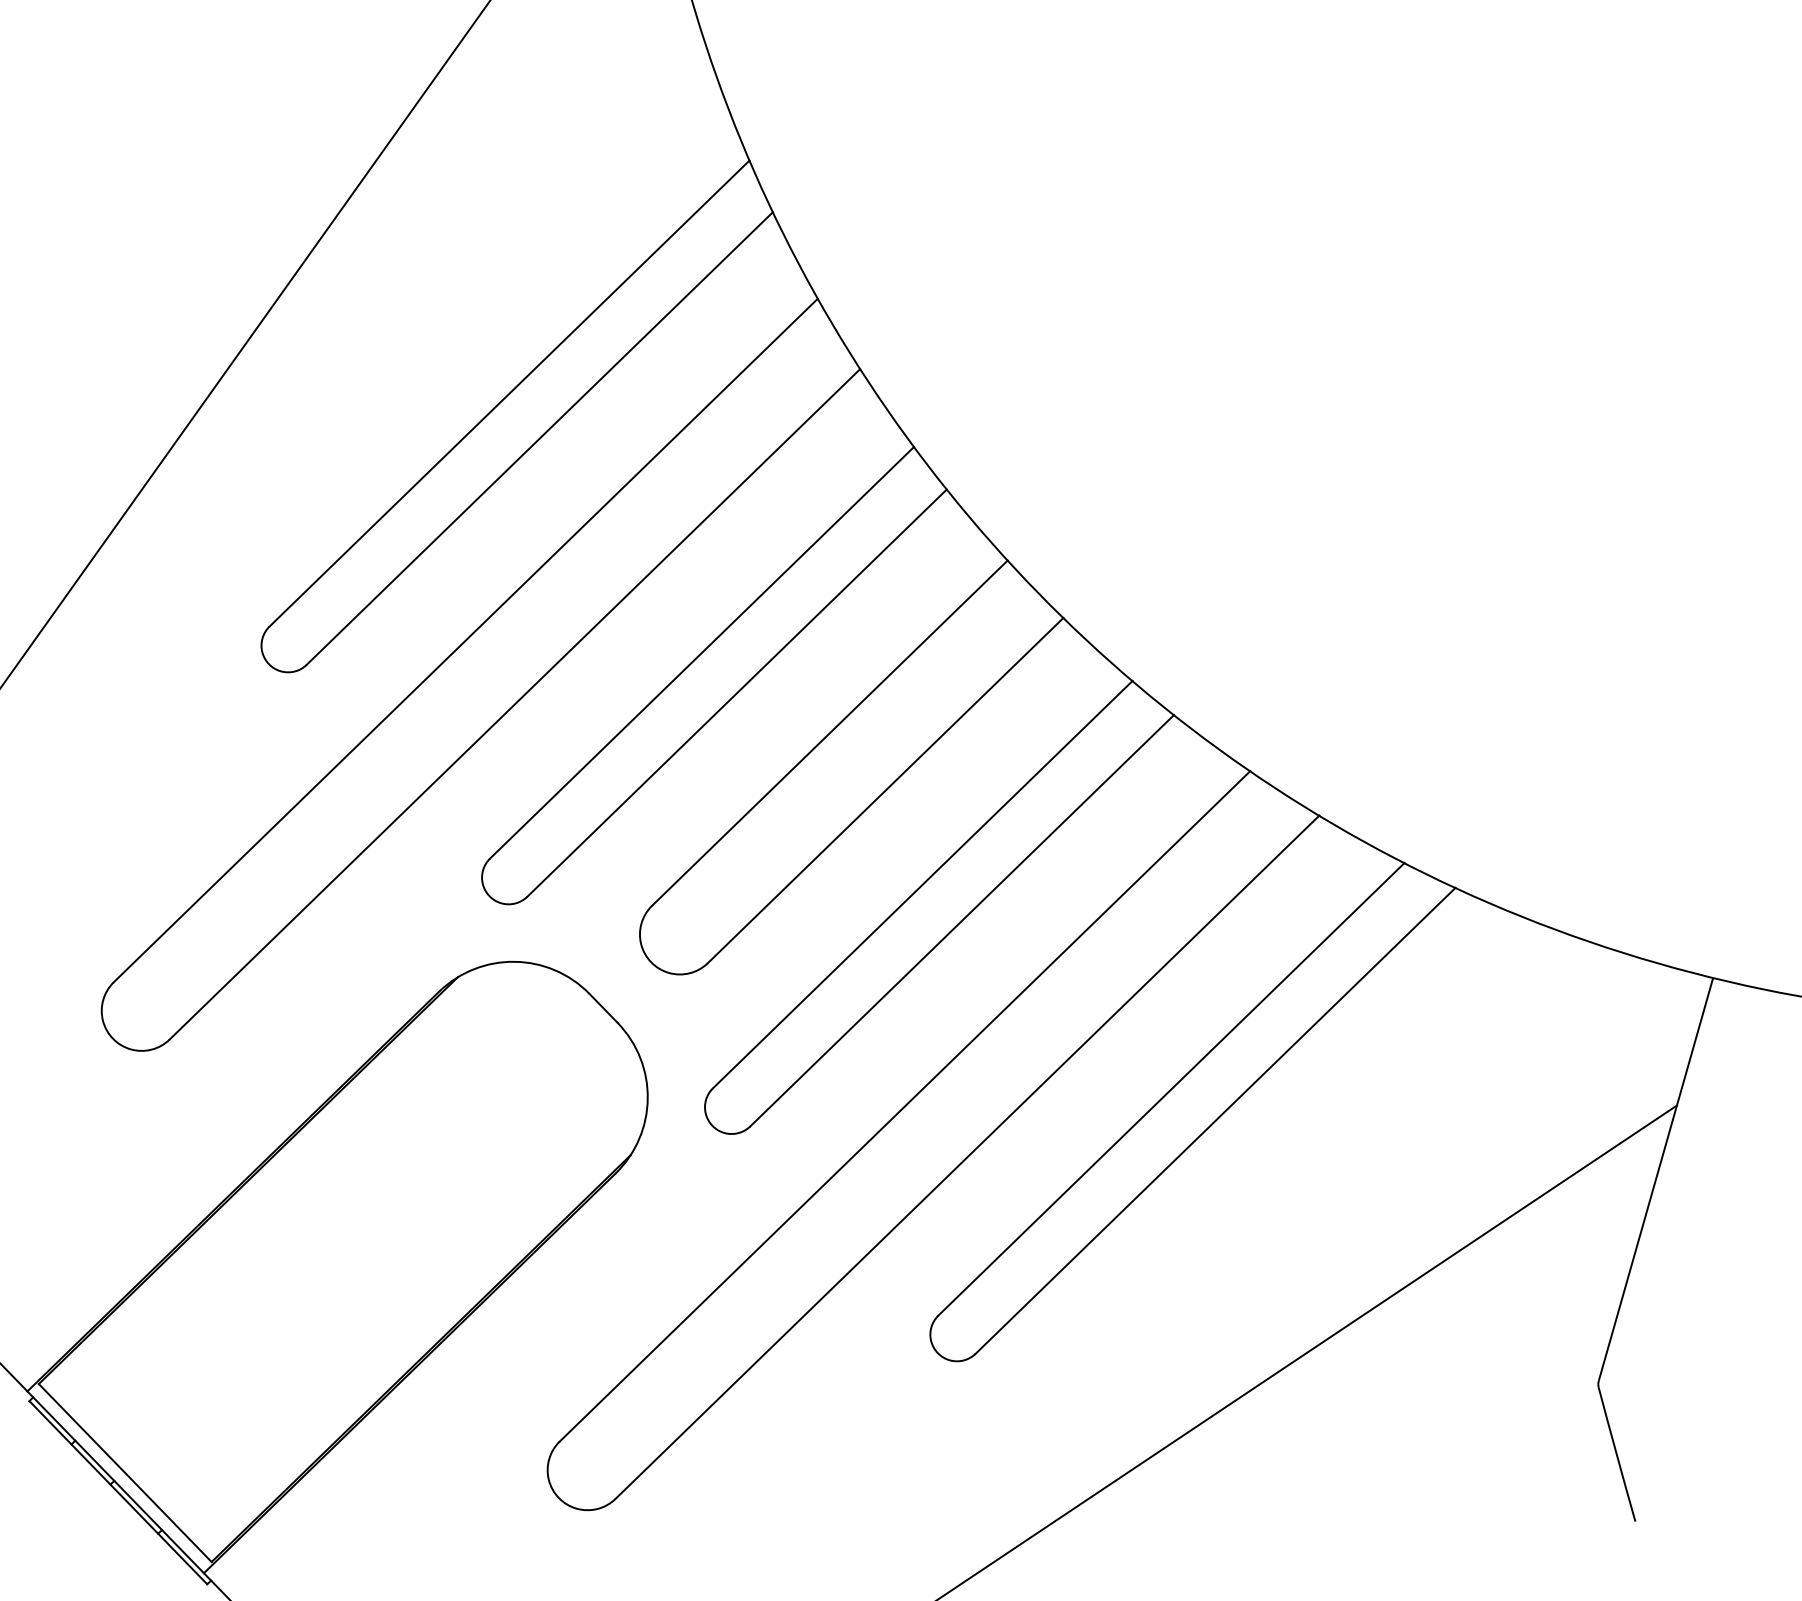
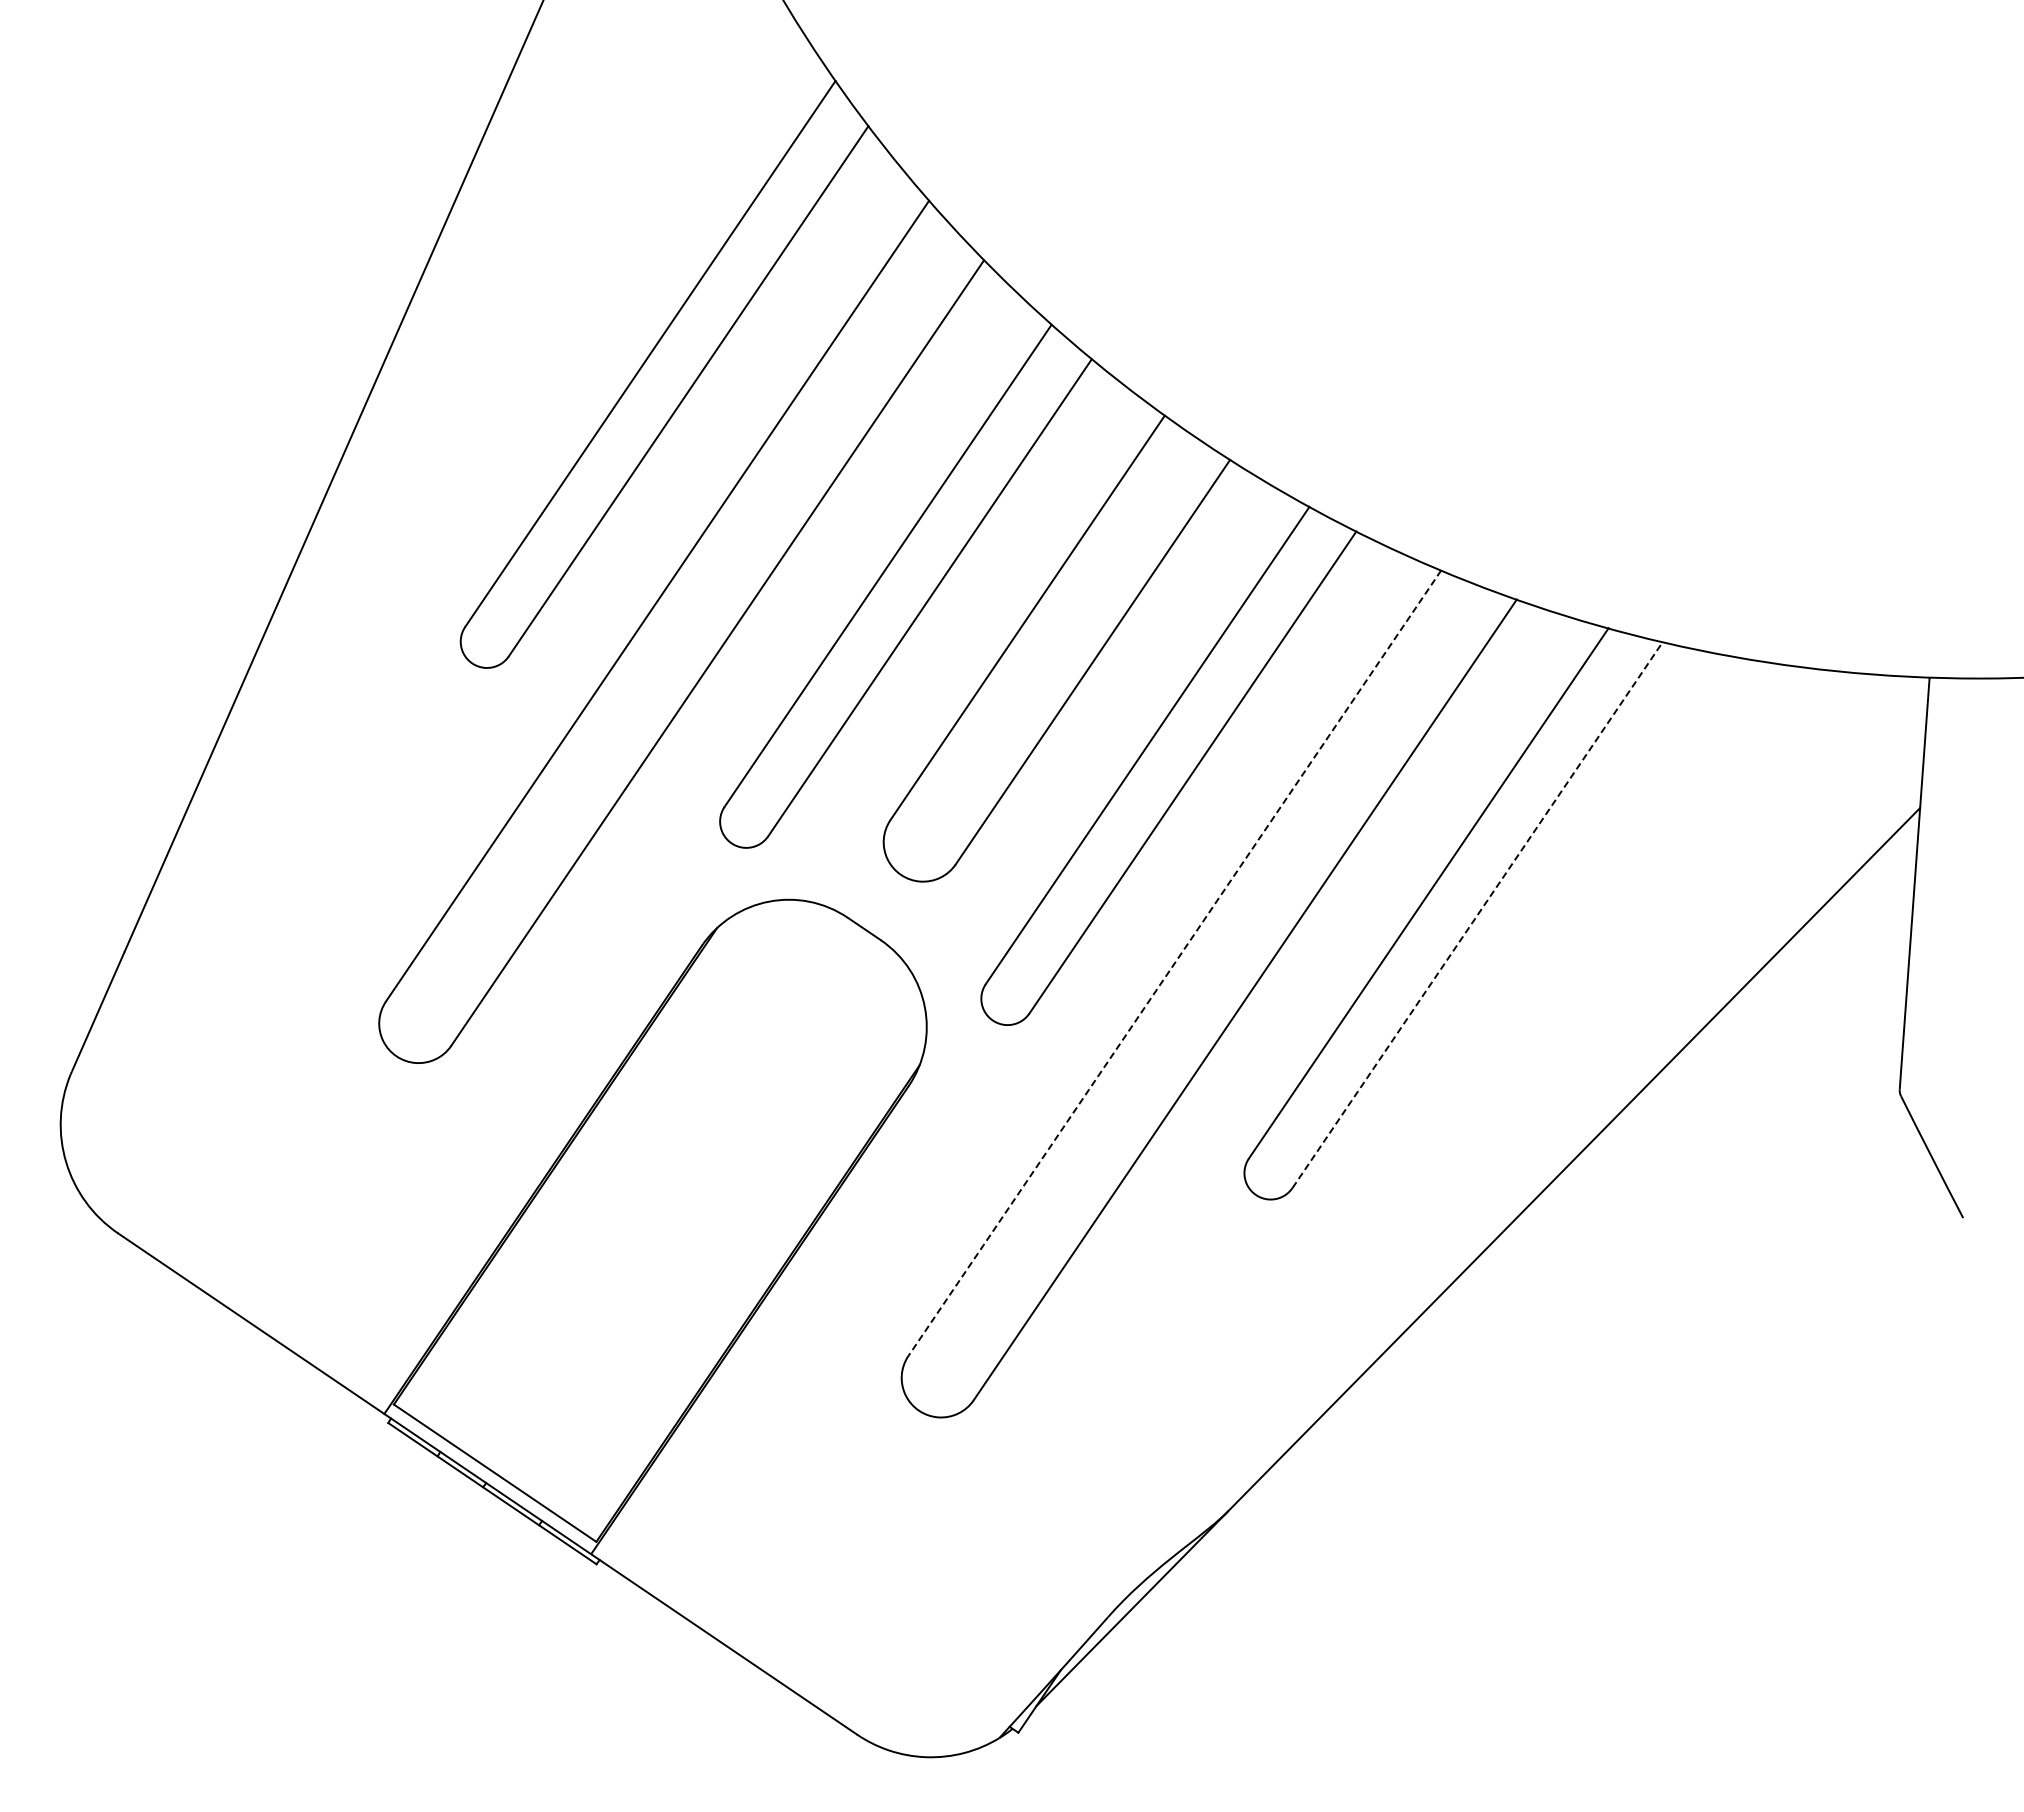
line: (904, 1106) -> (1174, 963), solid -> dashed
line: (1215, 1121) -> (1477, 915), solid -> dashed

